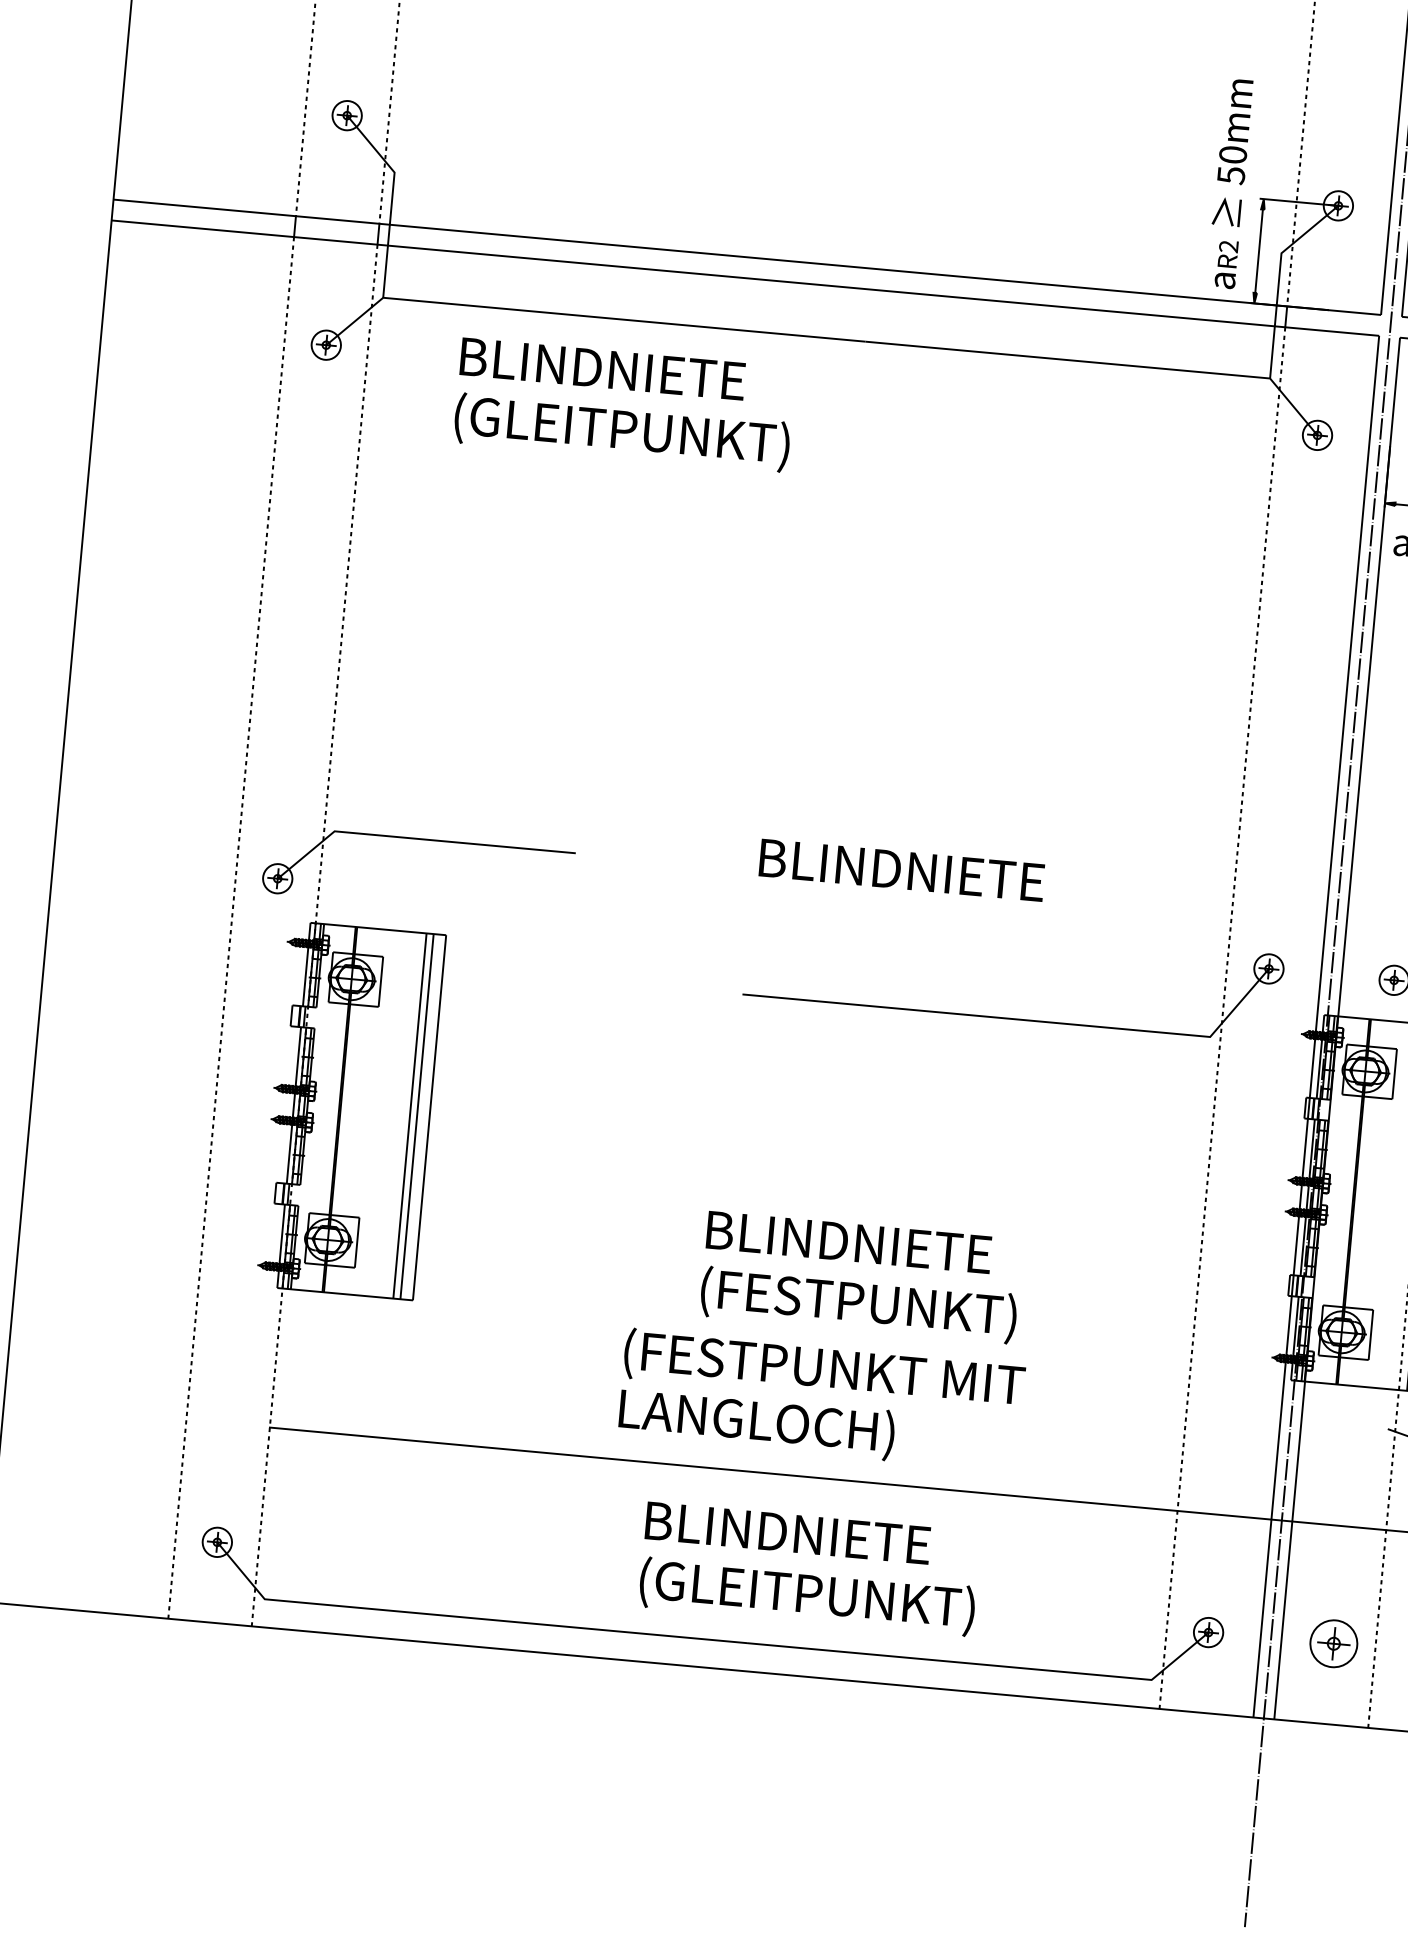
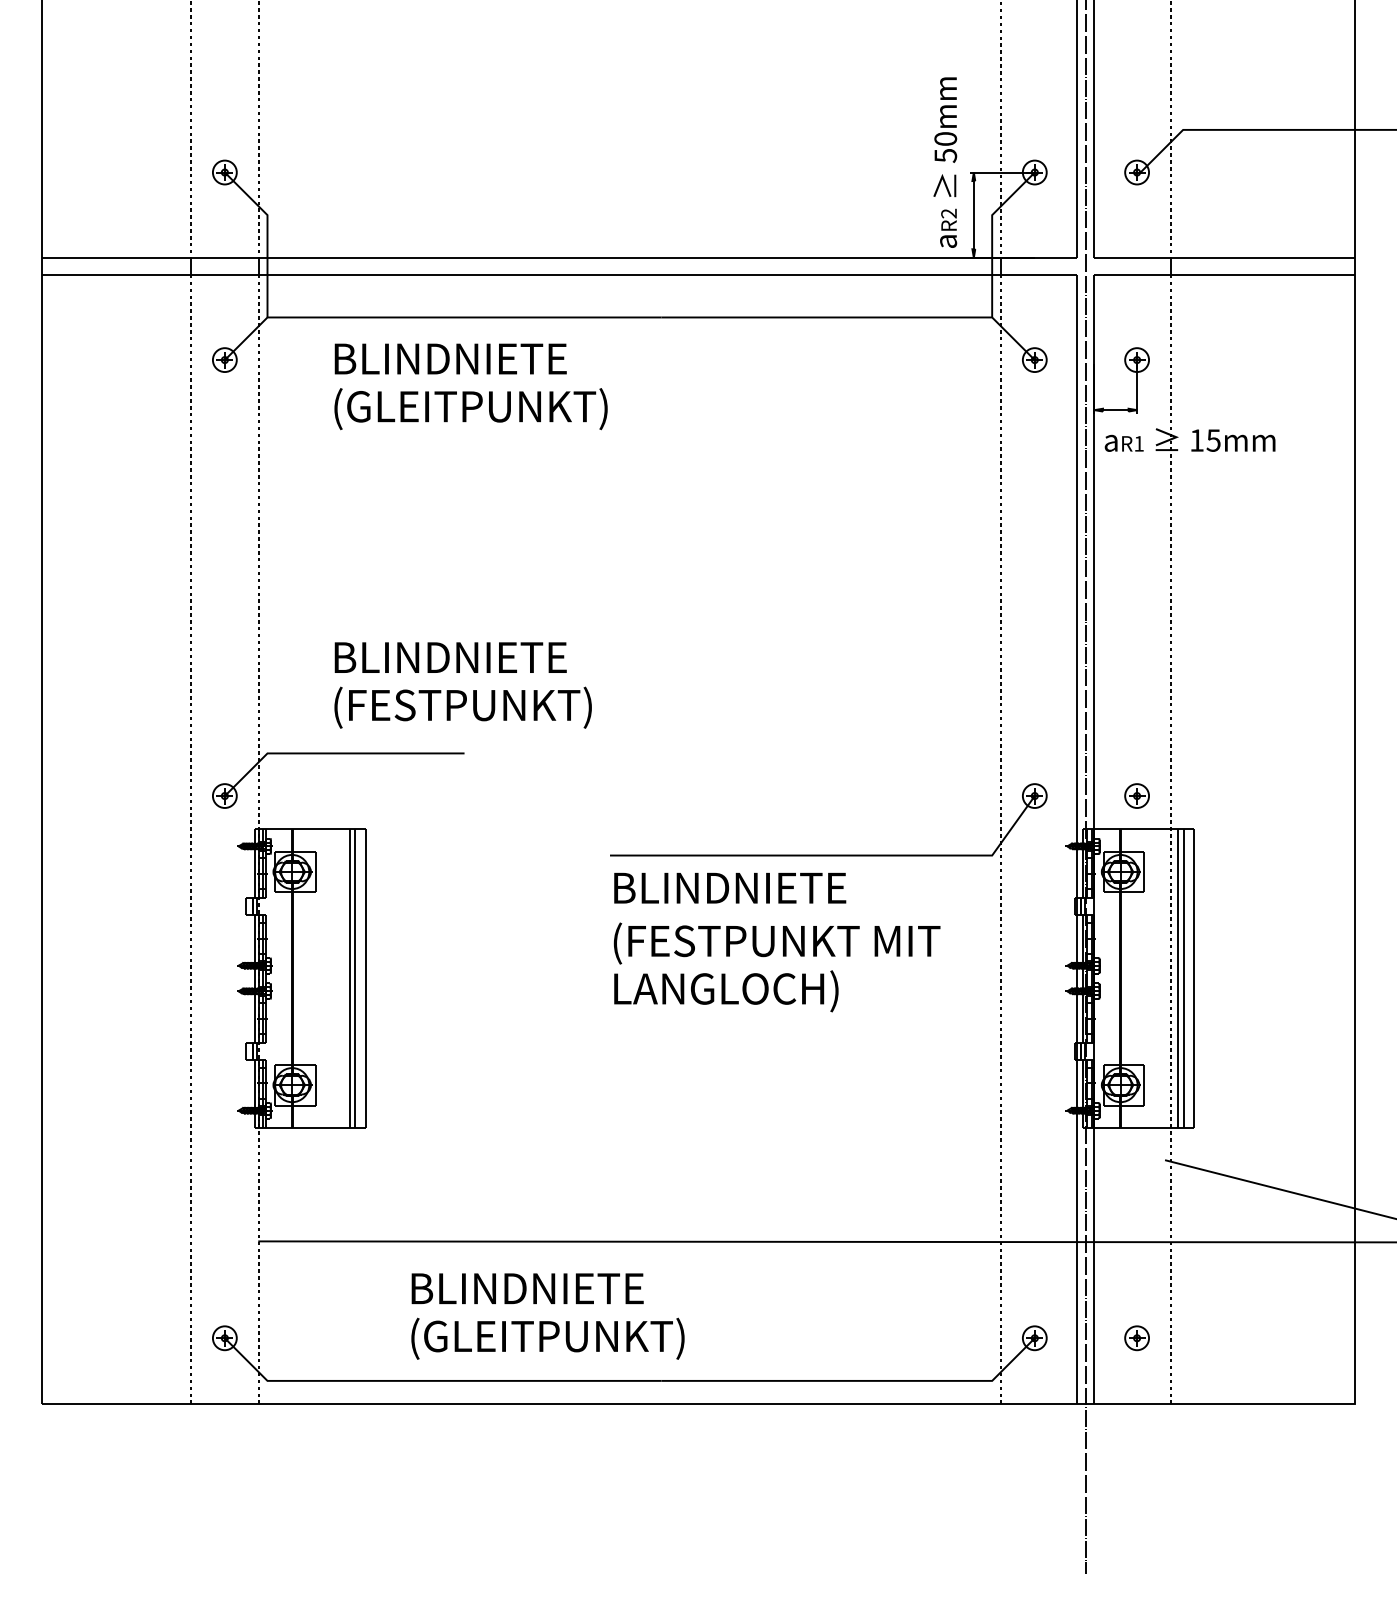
text: (902, 870) -> (730, 888), moved
text: (860, 1277) -> (462, 685), moved
text: (820, 1400) -> (776, 967), moved
text: (809, 1569) -> (547, 1316), moved
part: (1333, 1644) -> (1136, 1338), size x0.62

